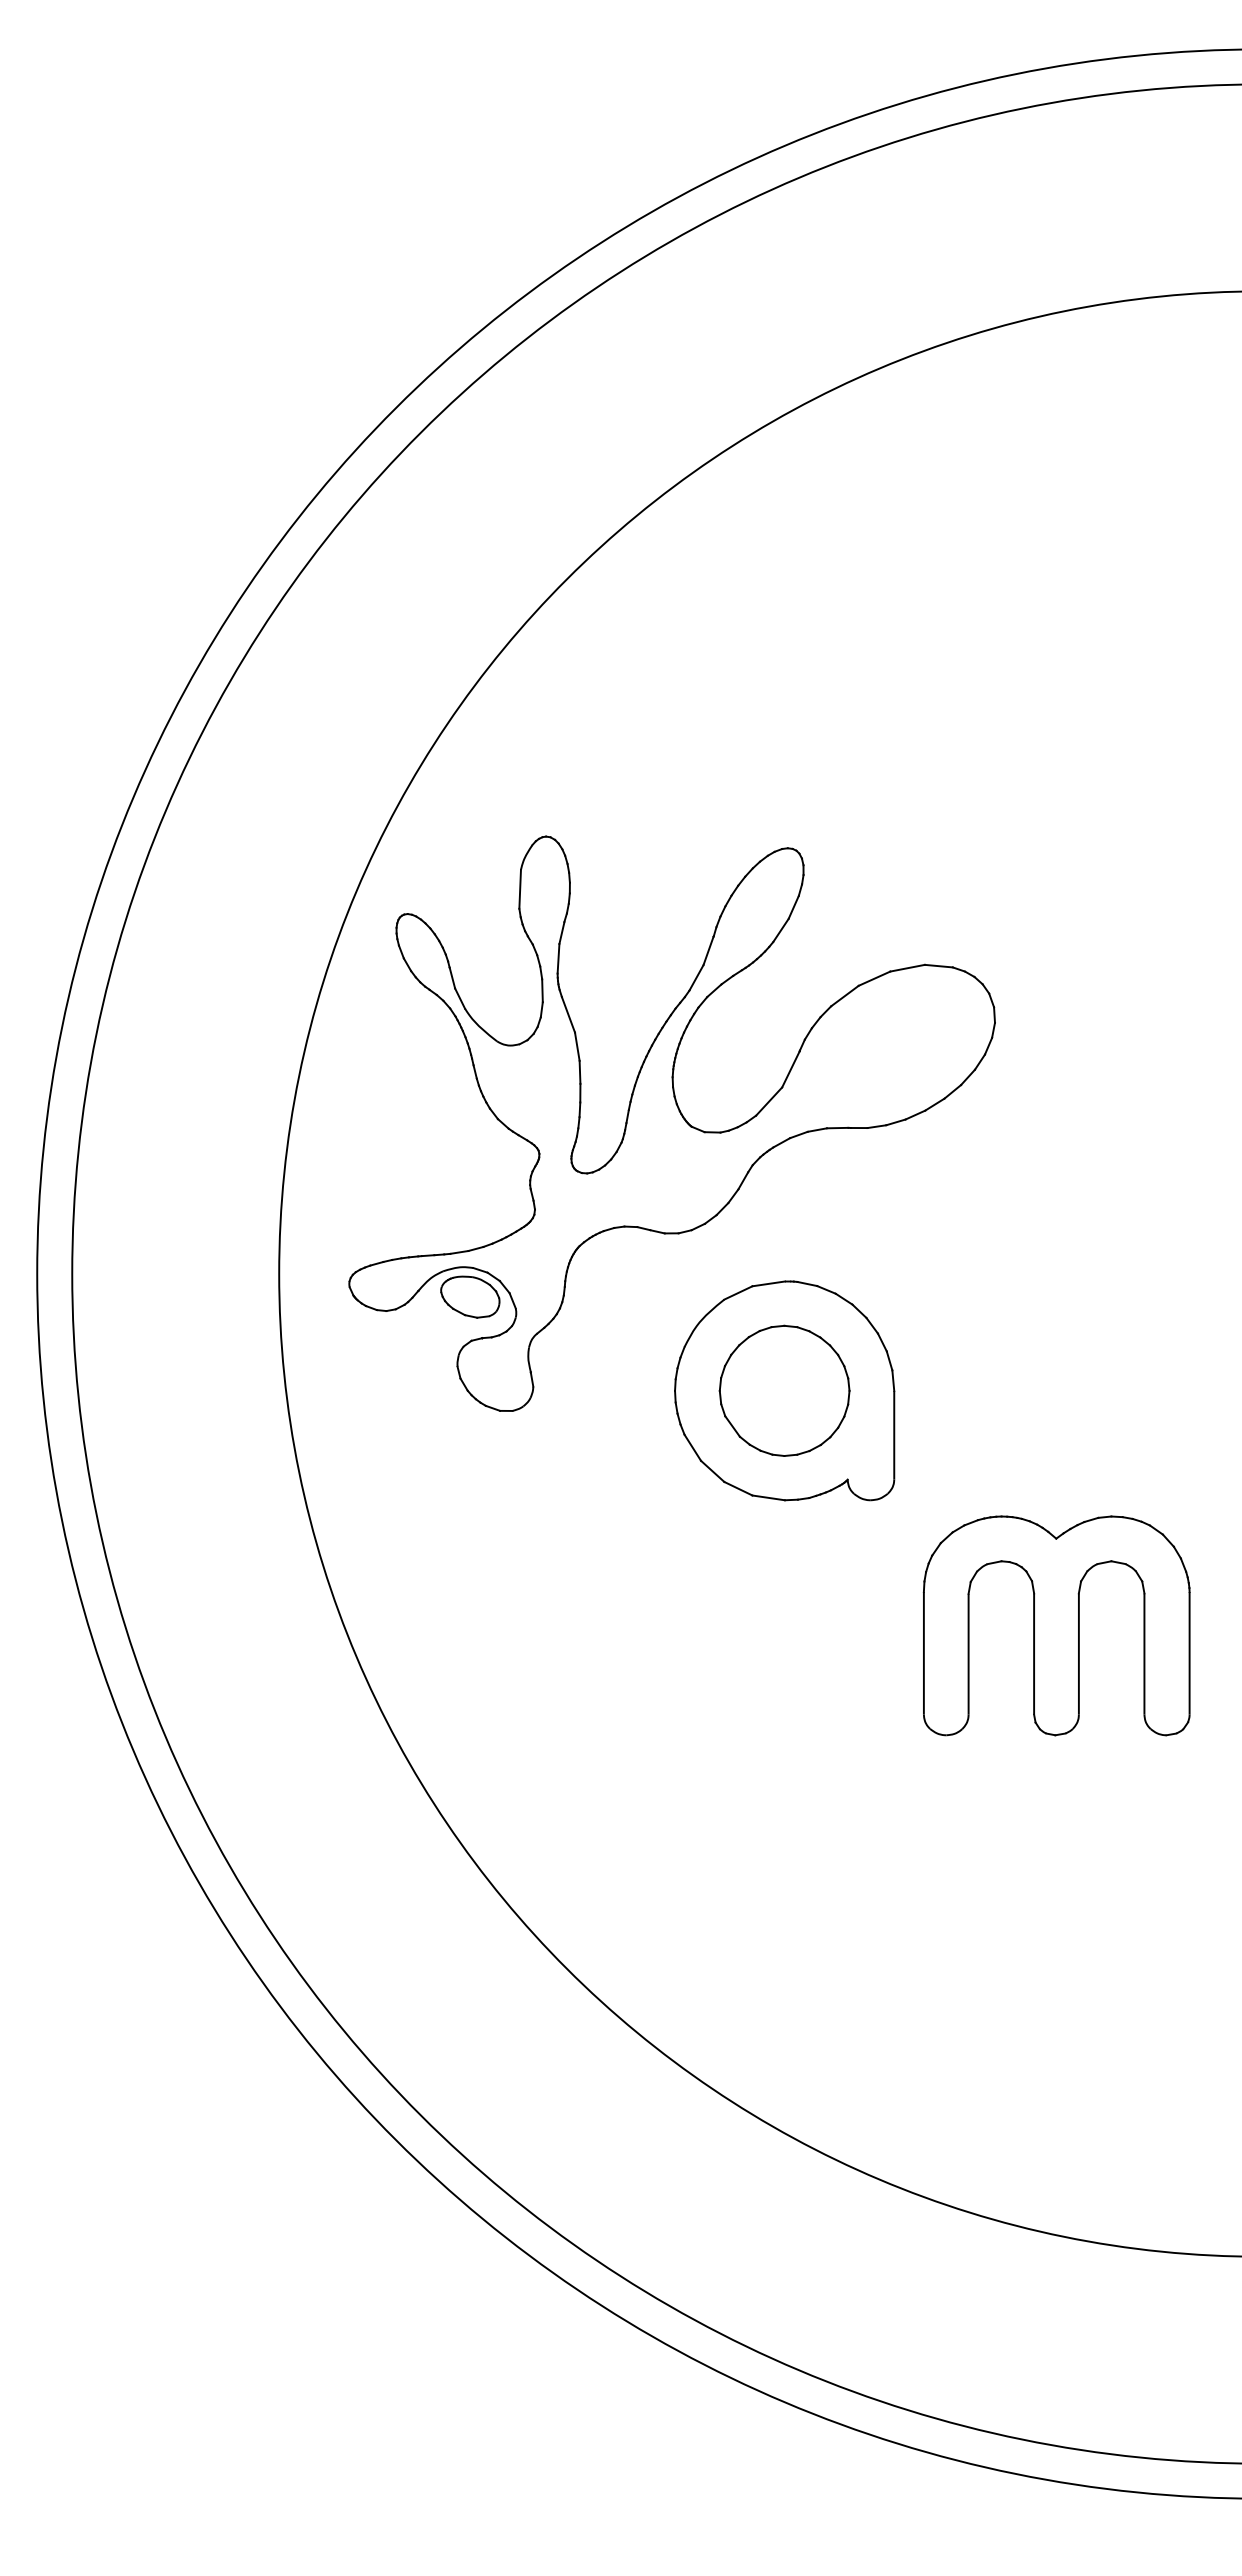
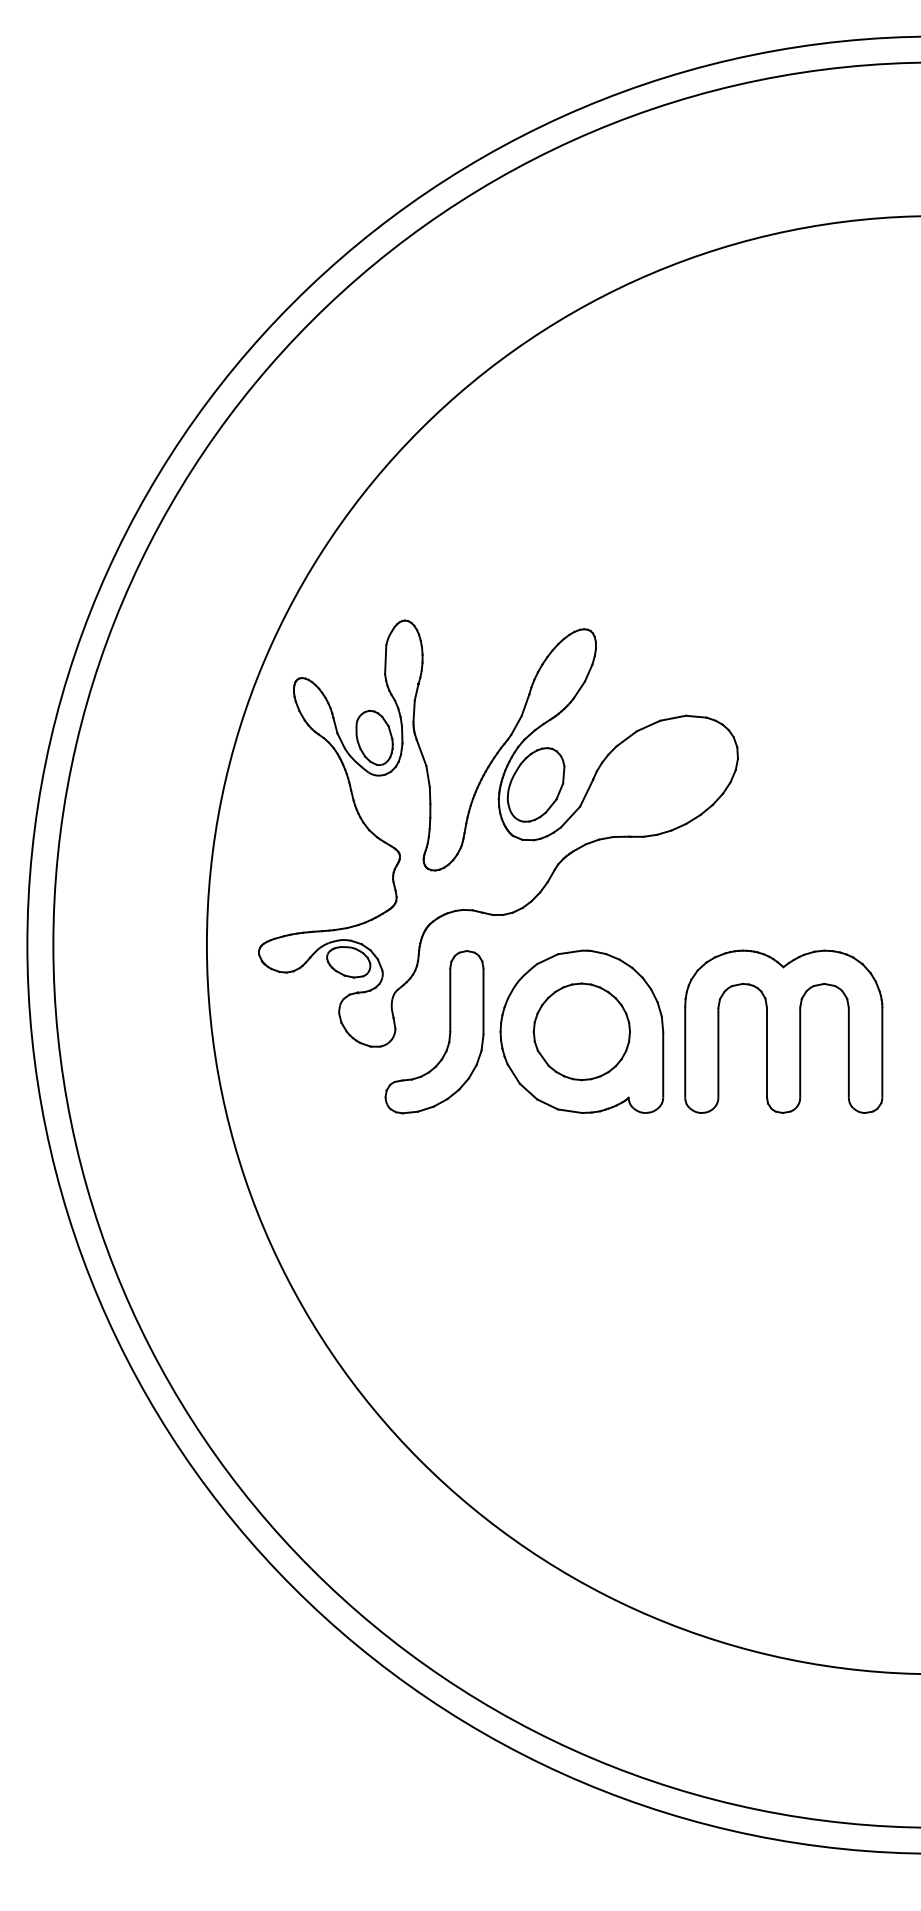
part: (504, 994) -> (374, 737), added
part: (722, 1057) -> (535, 784), added
part: (605, 1395) -> (449, 1035), added
part: (1056, 1625) -> (783, 1031), moved

